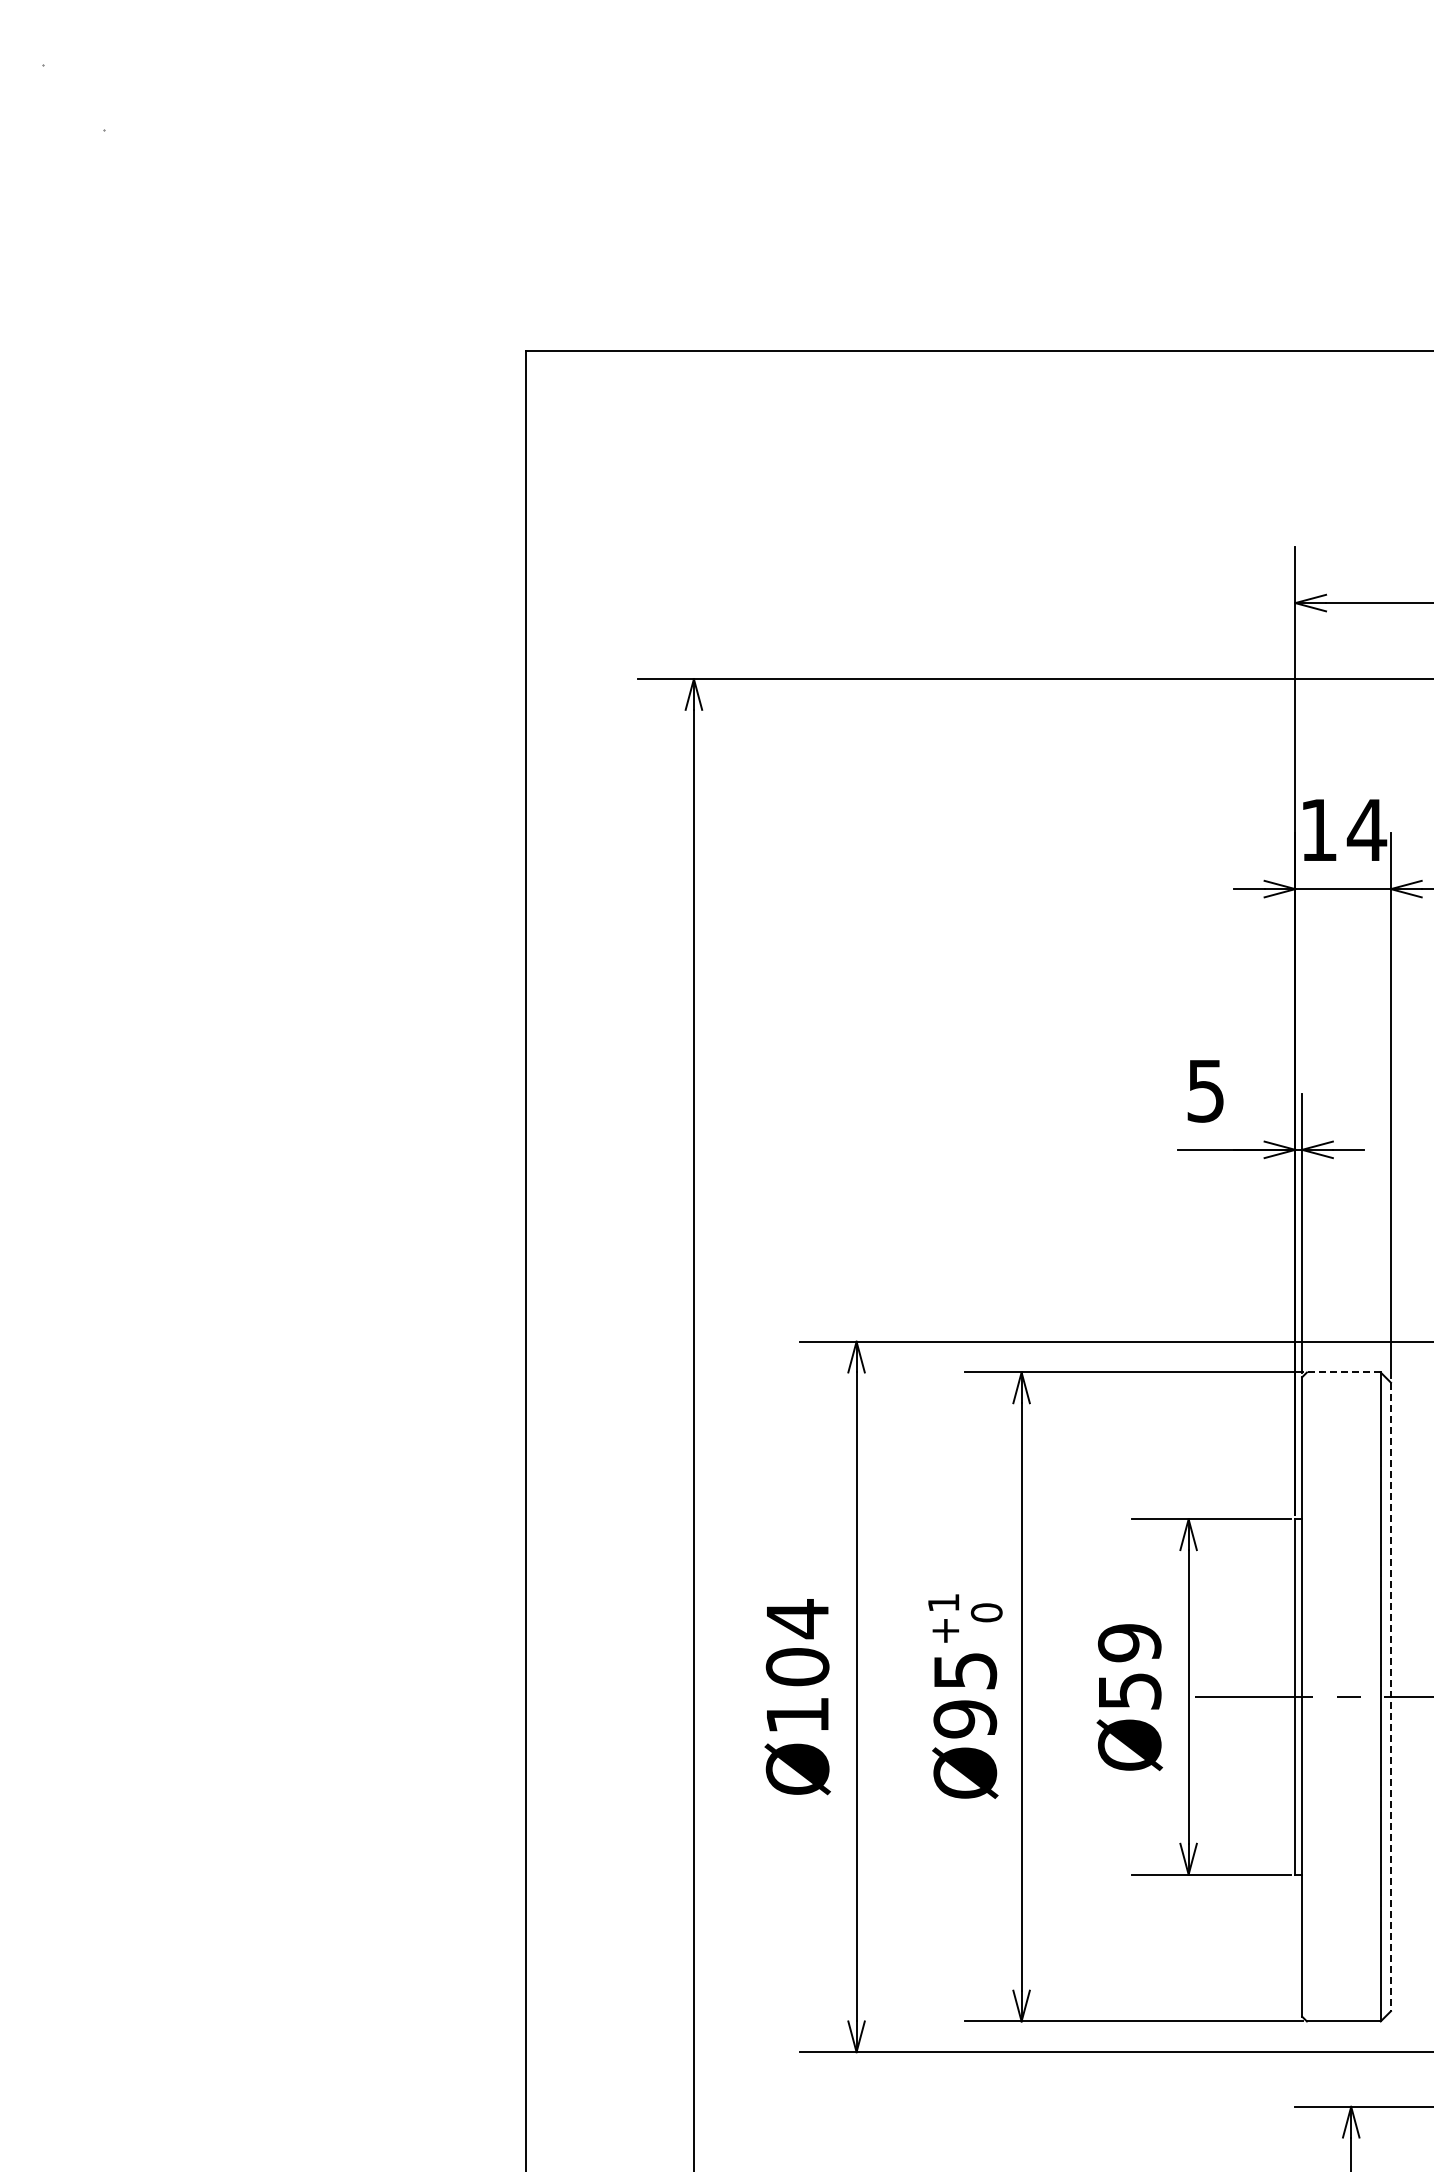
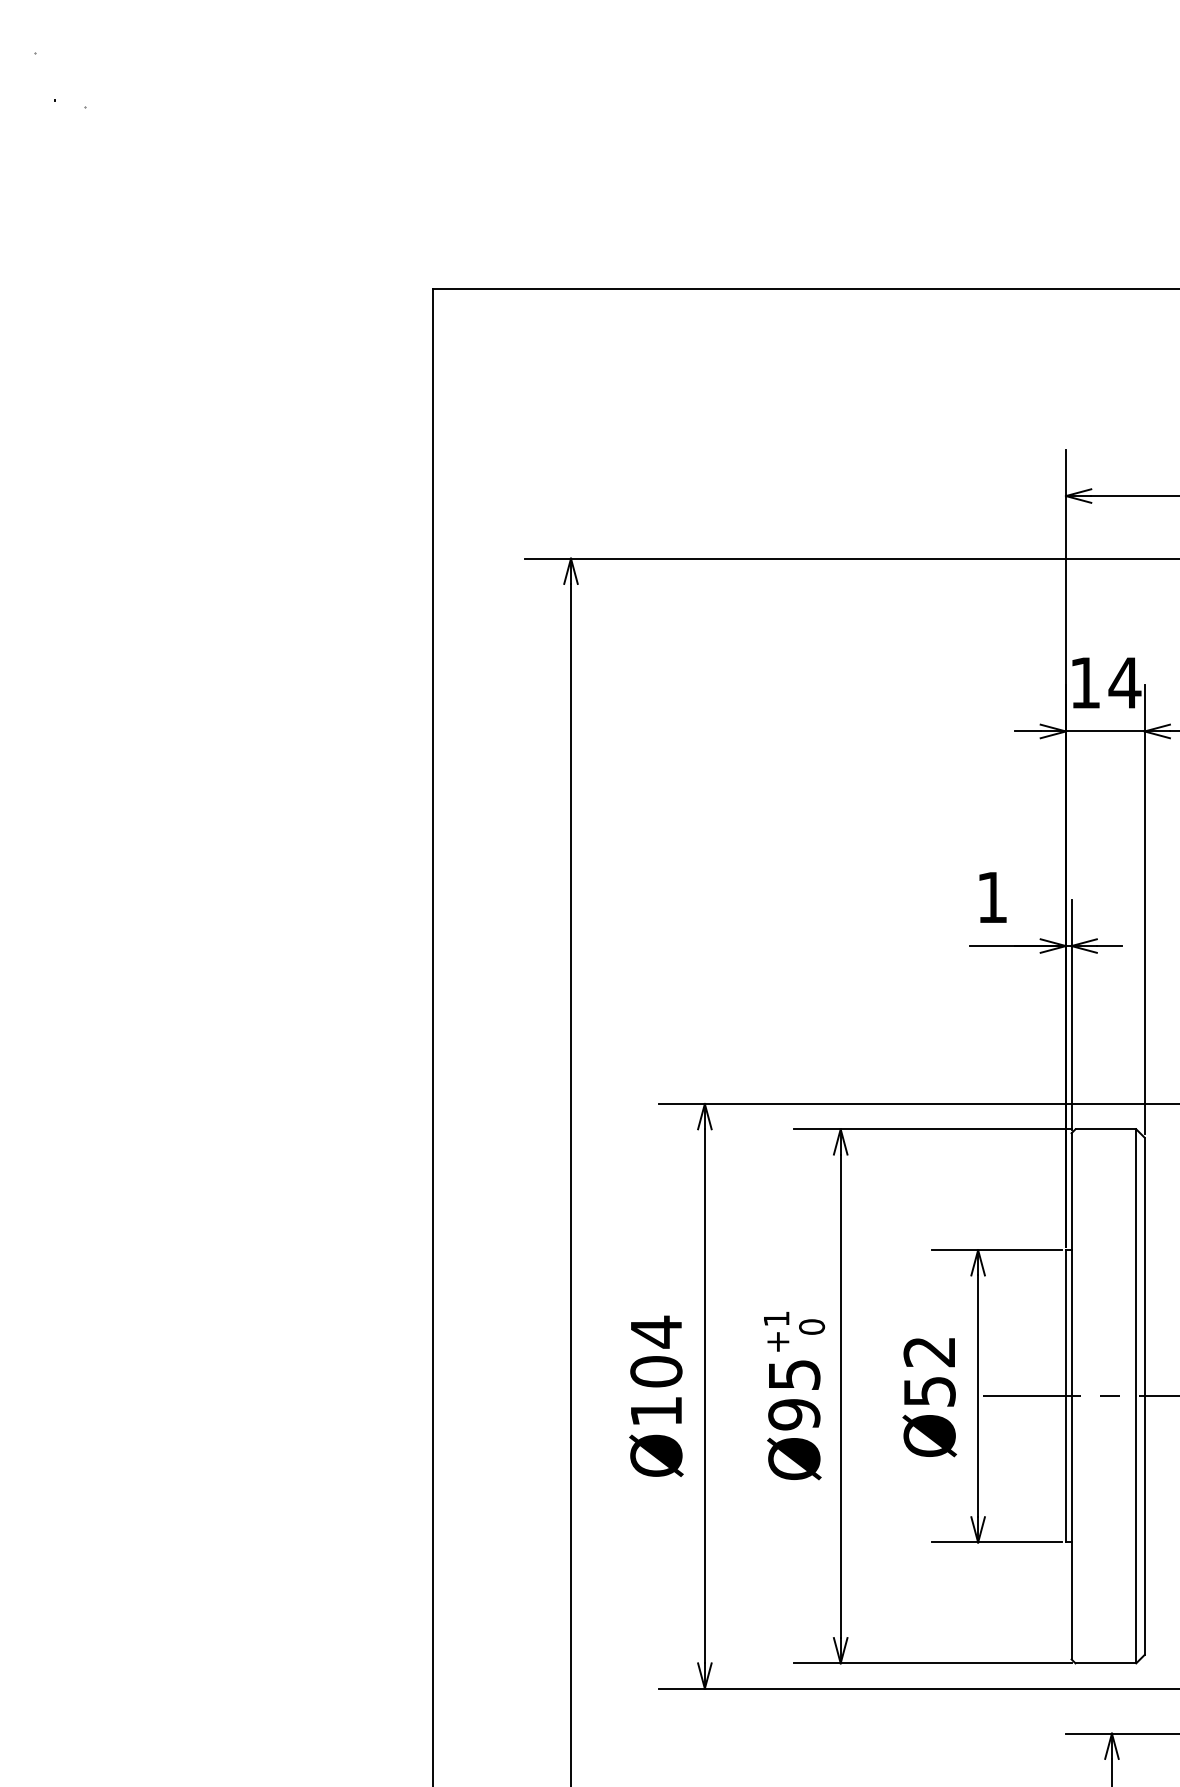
text: (1205, 1091) -> (992, 898), 5 -> 1
line: (1343, 1372) -> (1105, 1129), dashed -> solid
text: (1129, 1643) -> (929, 1352), Ø59 -> Ø52
line: (1390, 1697) -> (1144, 1396), dashed -> solid

